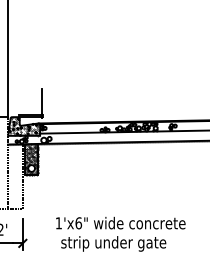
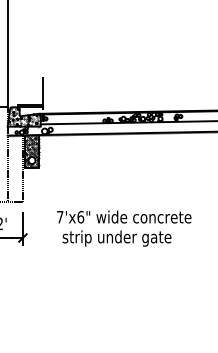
text: (59, 223) -> (60, 217), 1'x6" -> 7'x6"

